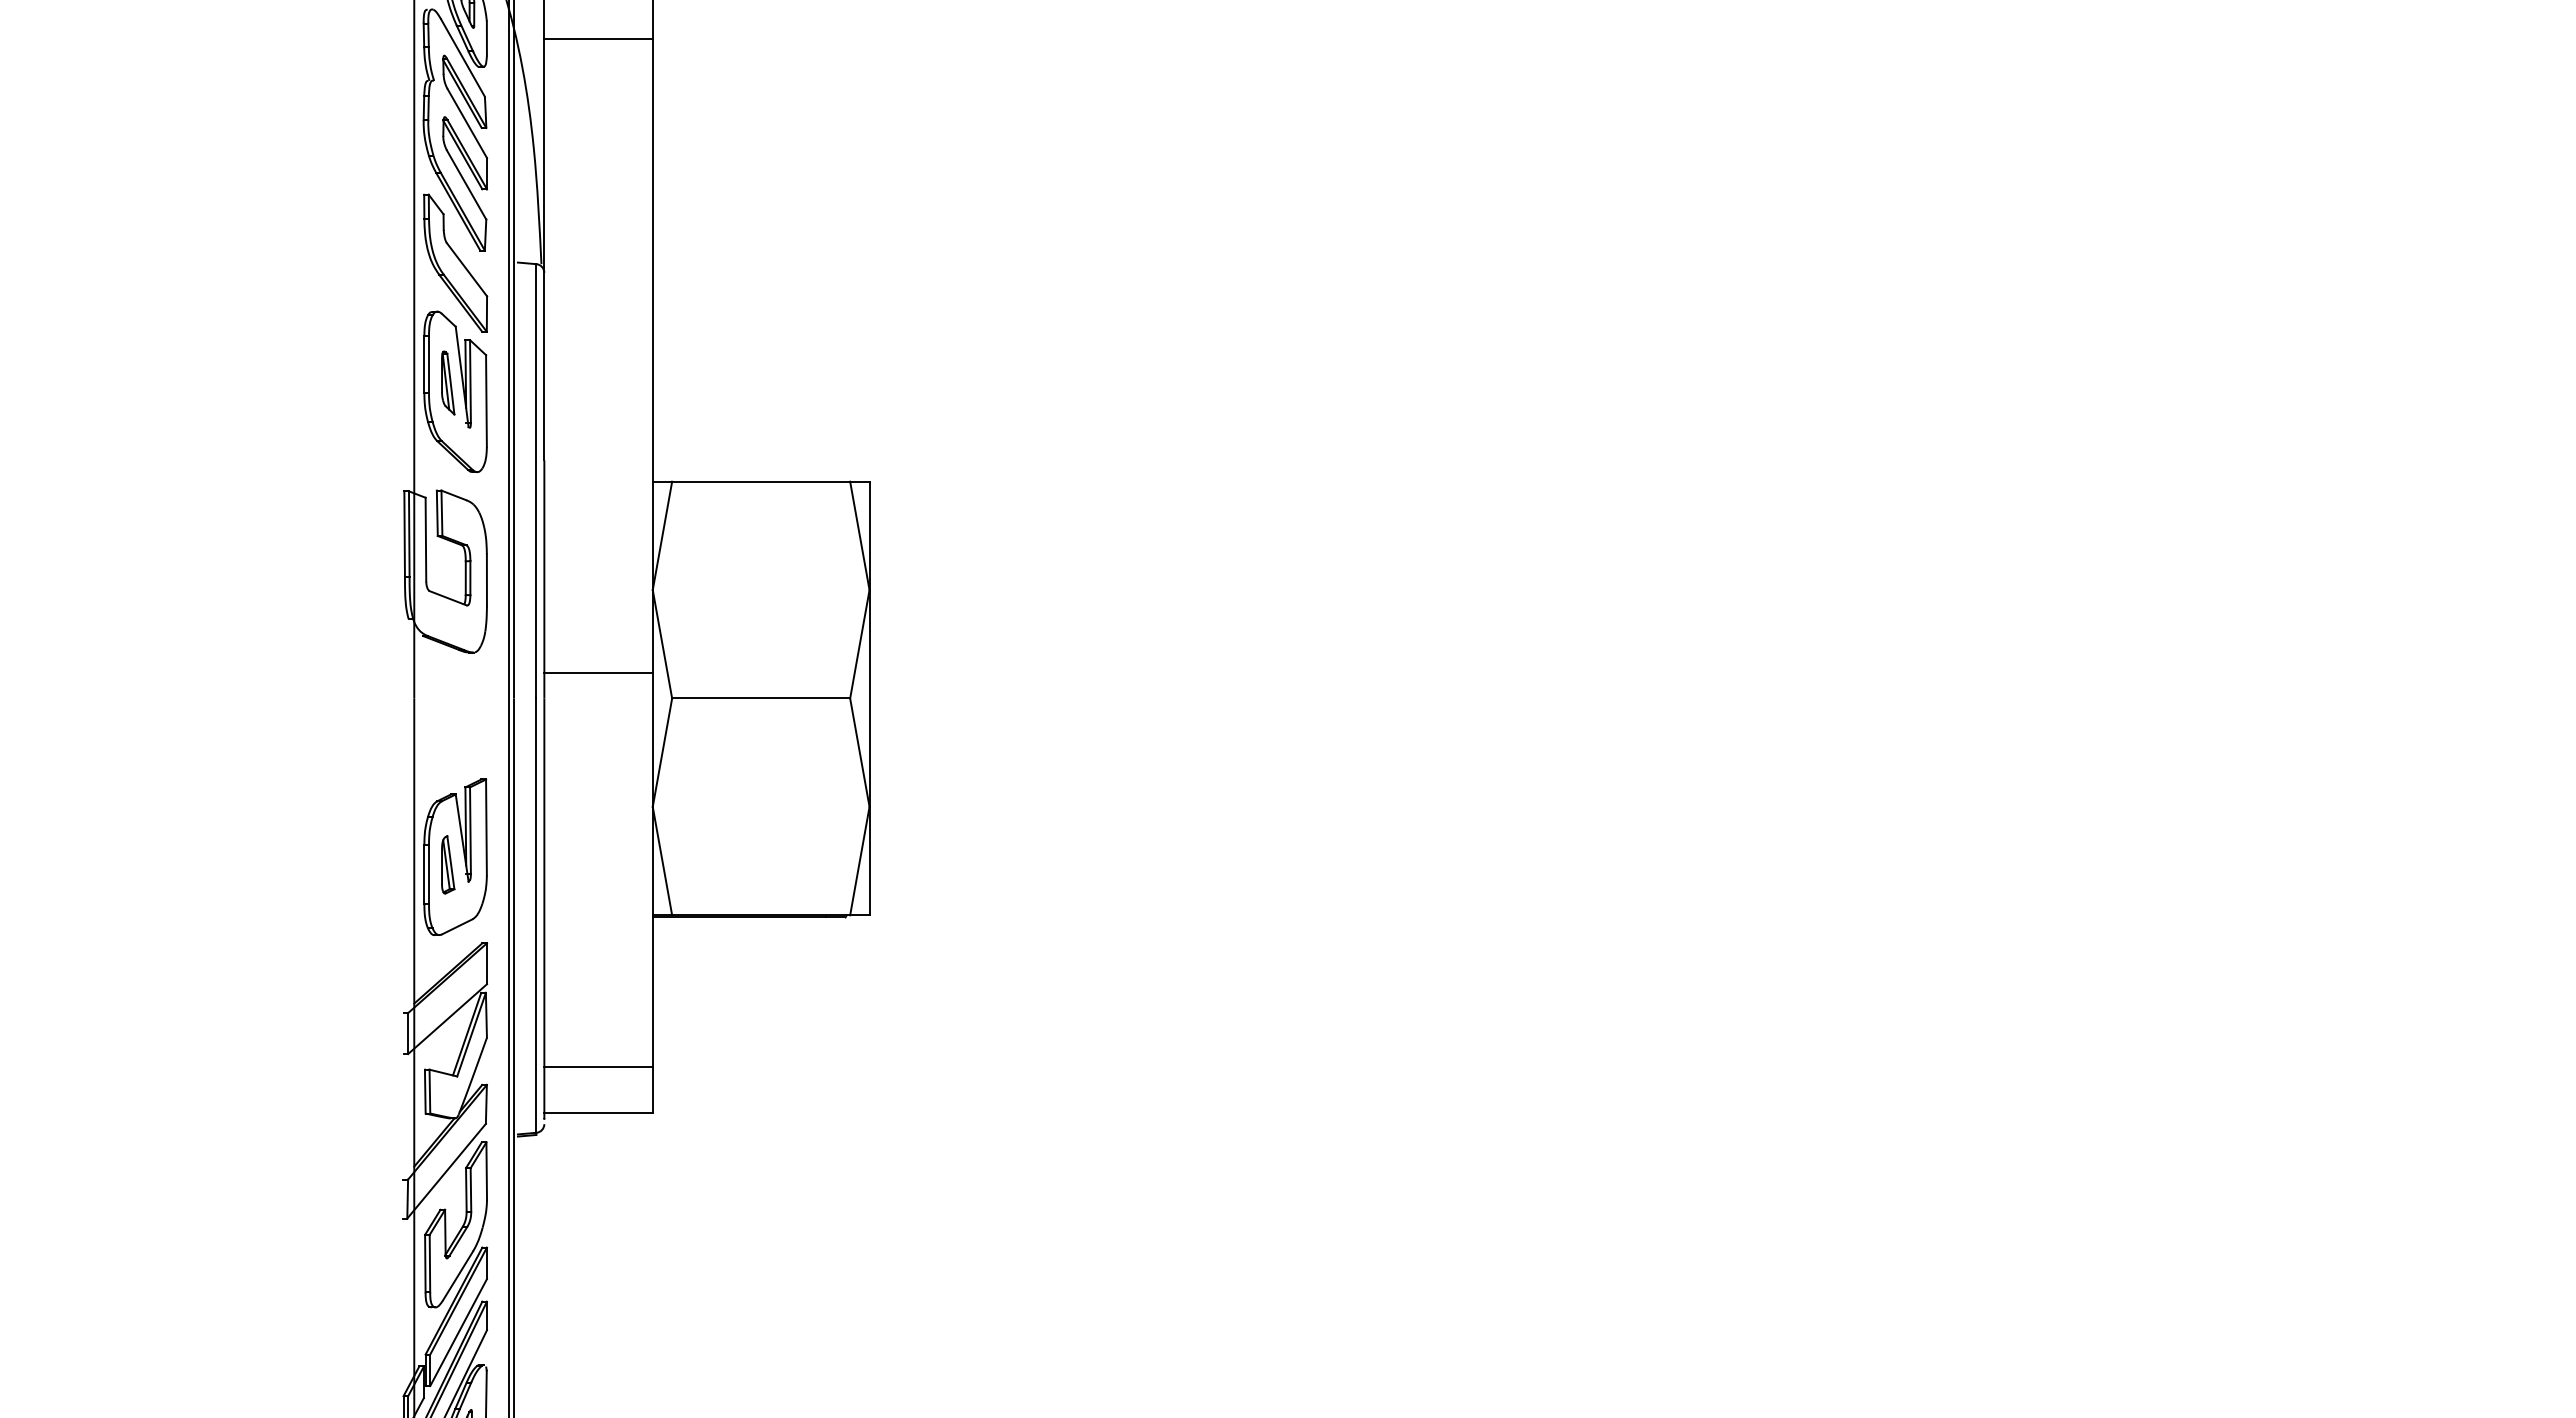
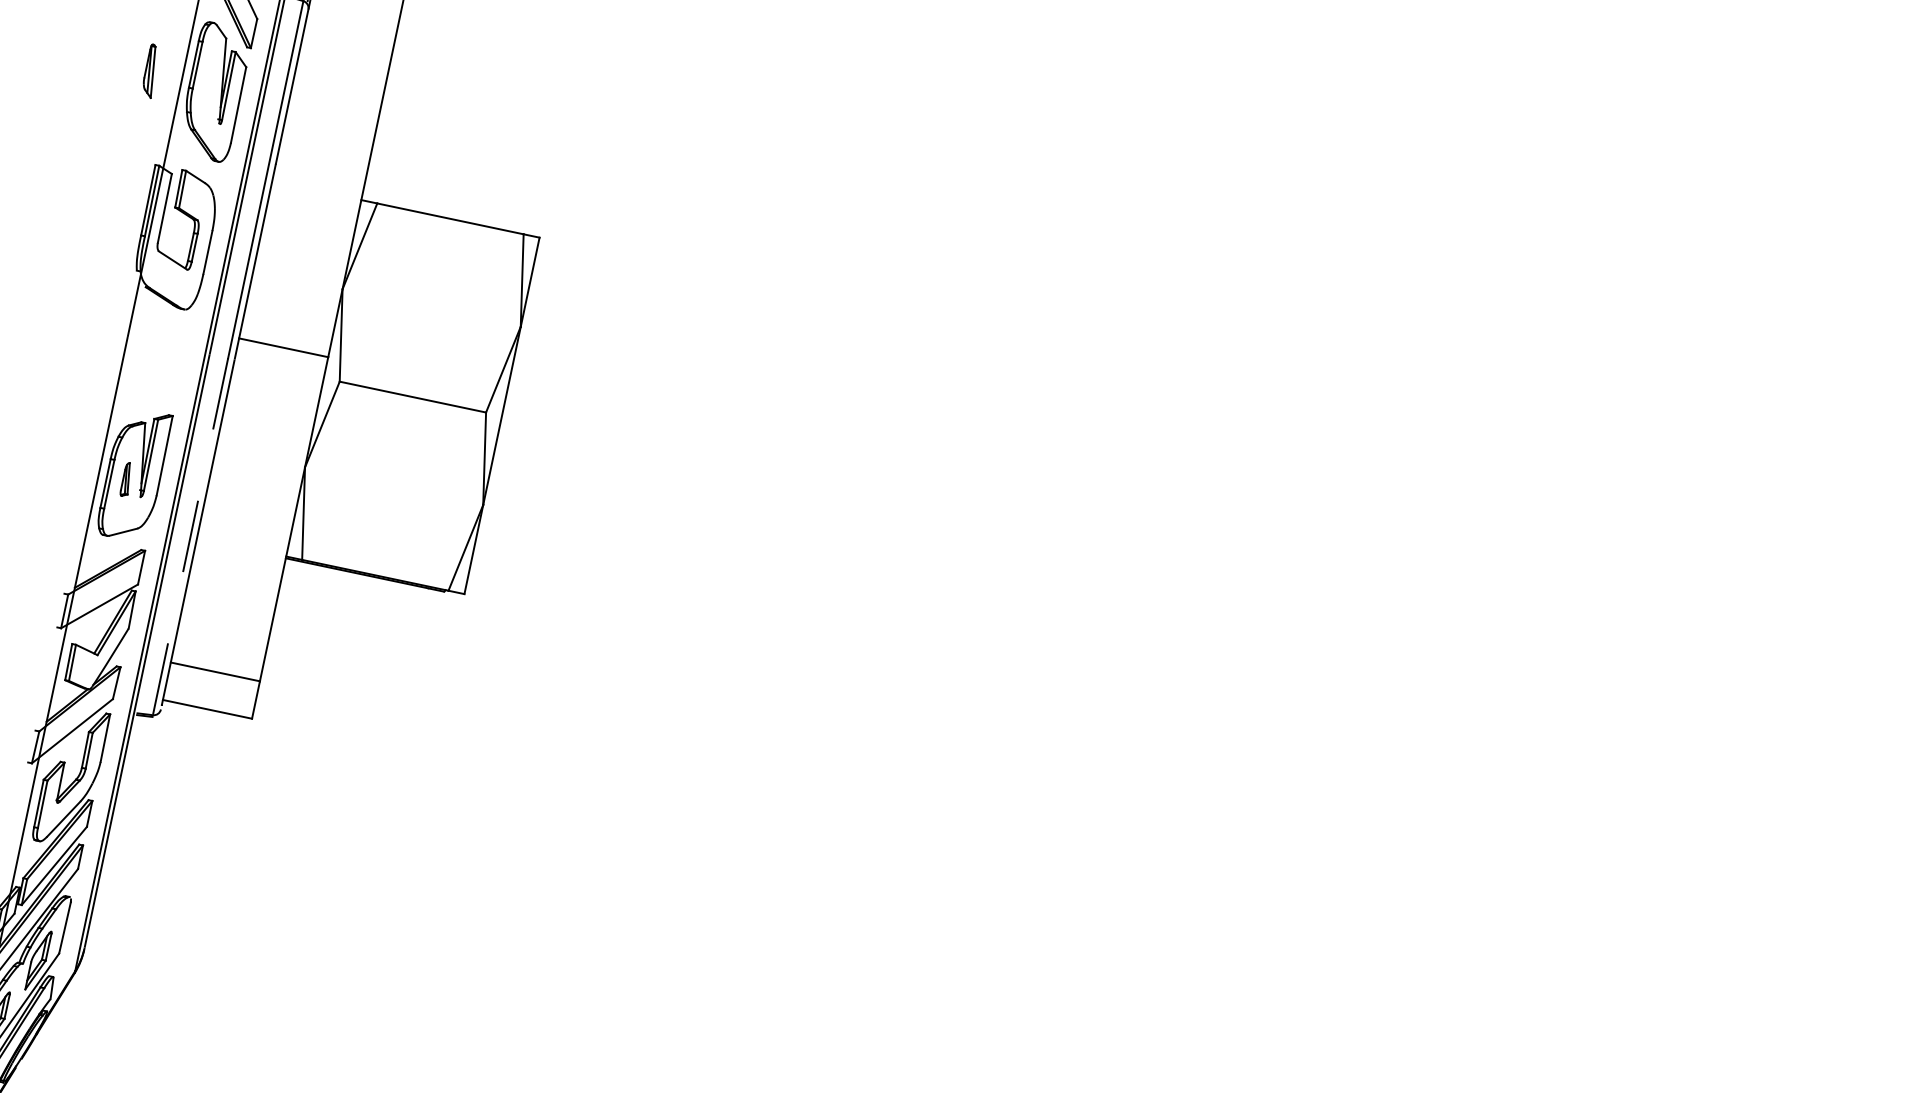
part: (448, 382) -> (151, 70), moved
part: (448, 864) -> (127, 479), size x0.7
line: (536, 916) -> (190, 537), solid -> dashed

